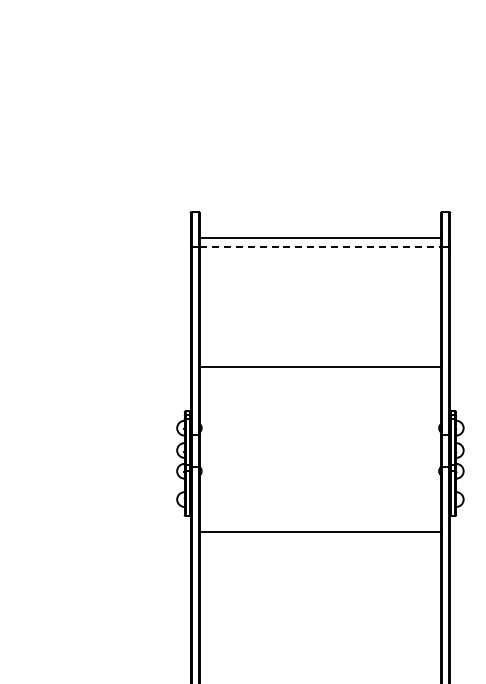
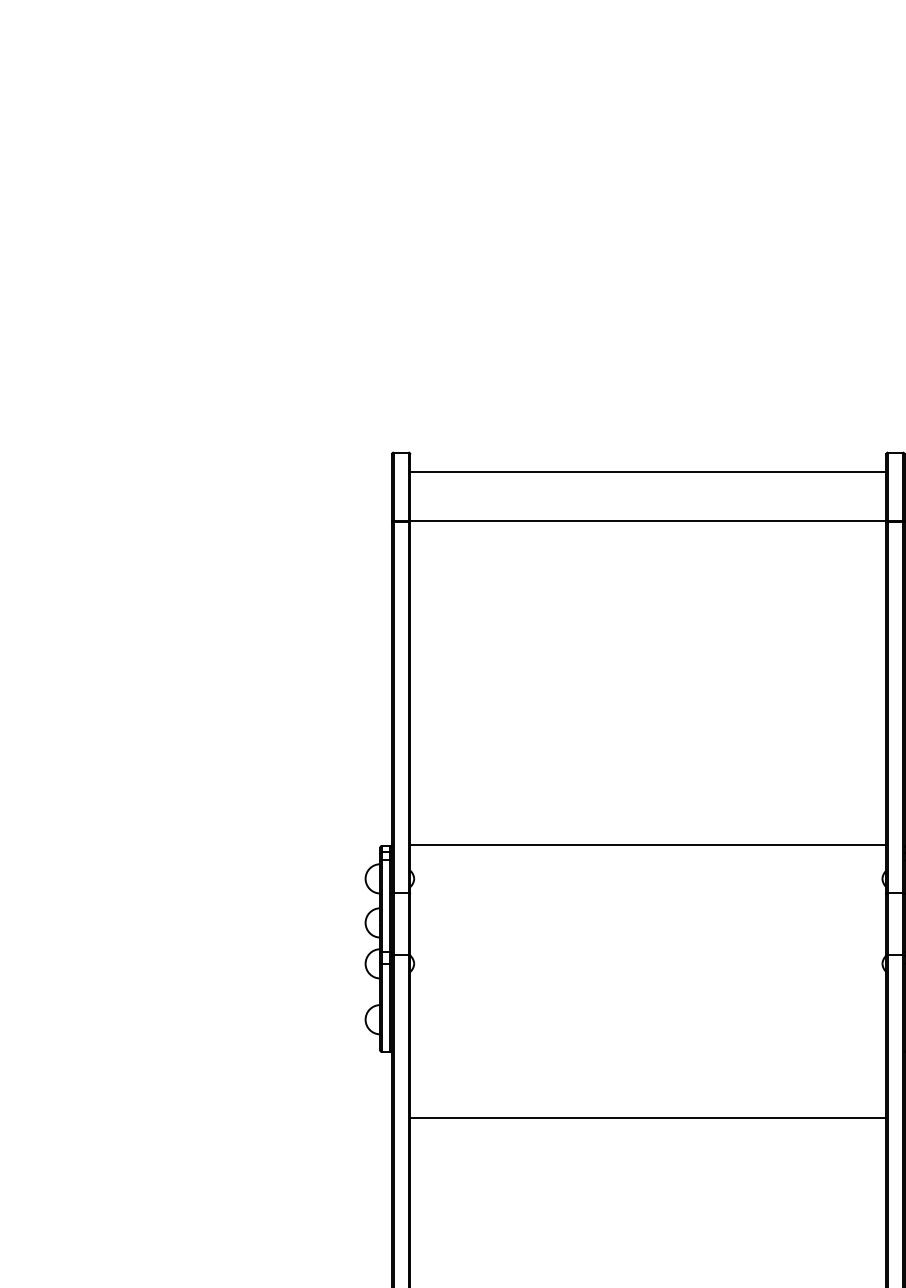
line: (319, 238) -> (646, 472), moved
line: (320, 247) -> (648, 522), dashed -> solid
line: (319, 367) -> (646, 845), moved
line: (319, 531) -> (646, 1118), moved

